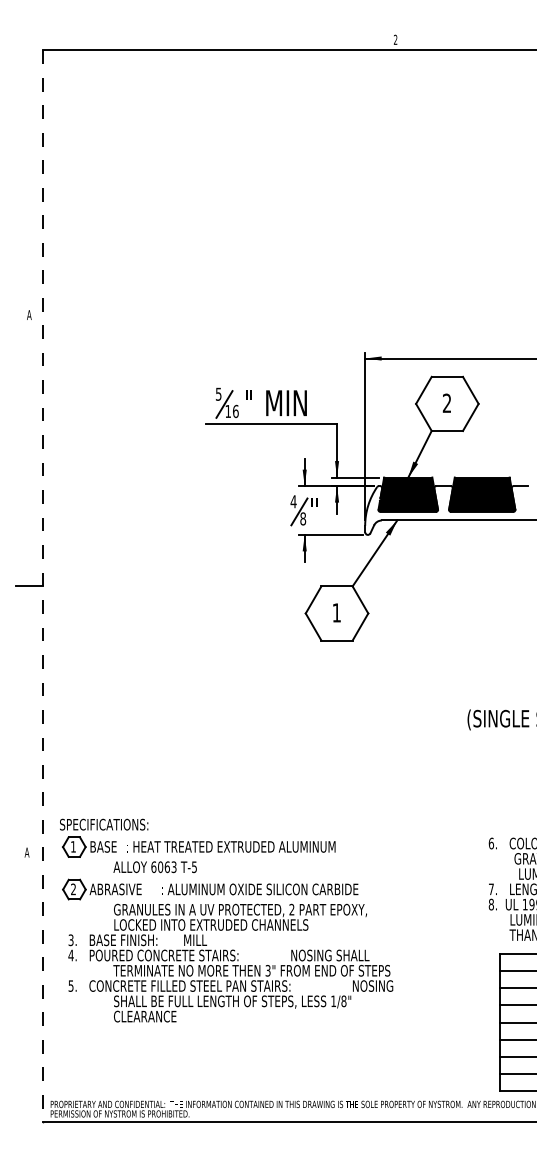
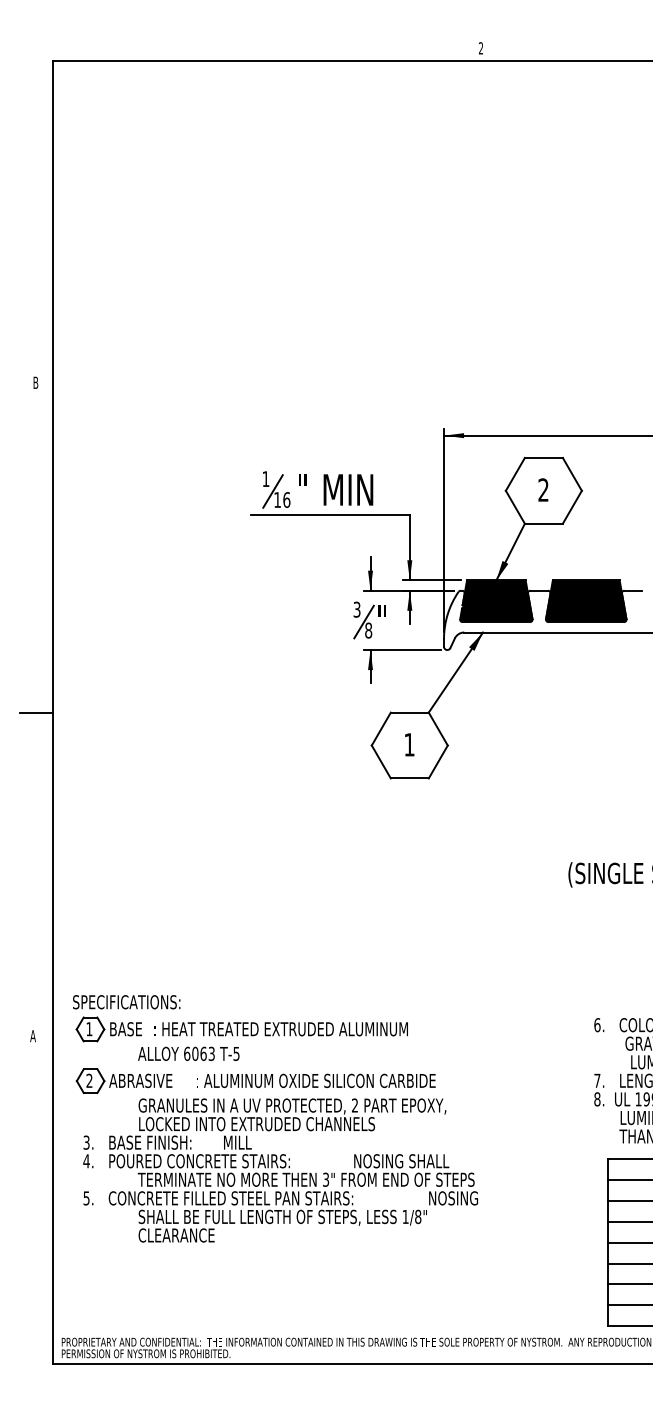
text: (29, 314) -> (36, 382), A -> B
text: (218, 393) -> (265, 478), 5 -> 1
text: (293, 501) -> (356, 609), 4 -> 3
line: (43, 586) -> (53, 712), dashed -> solid

